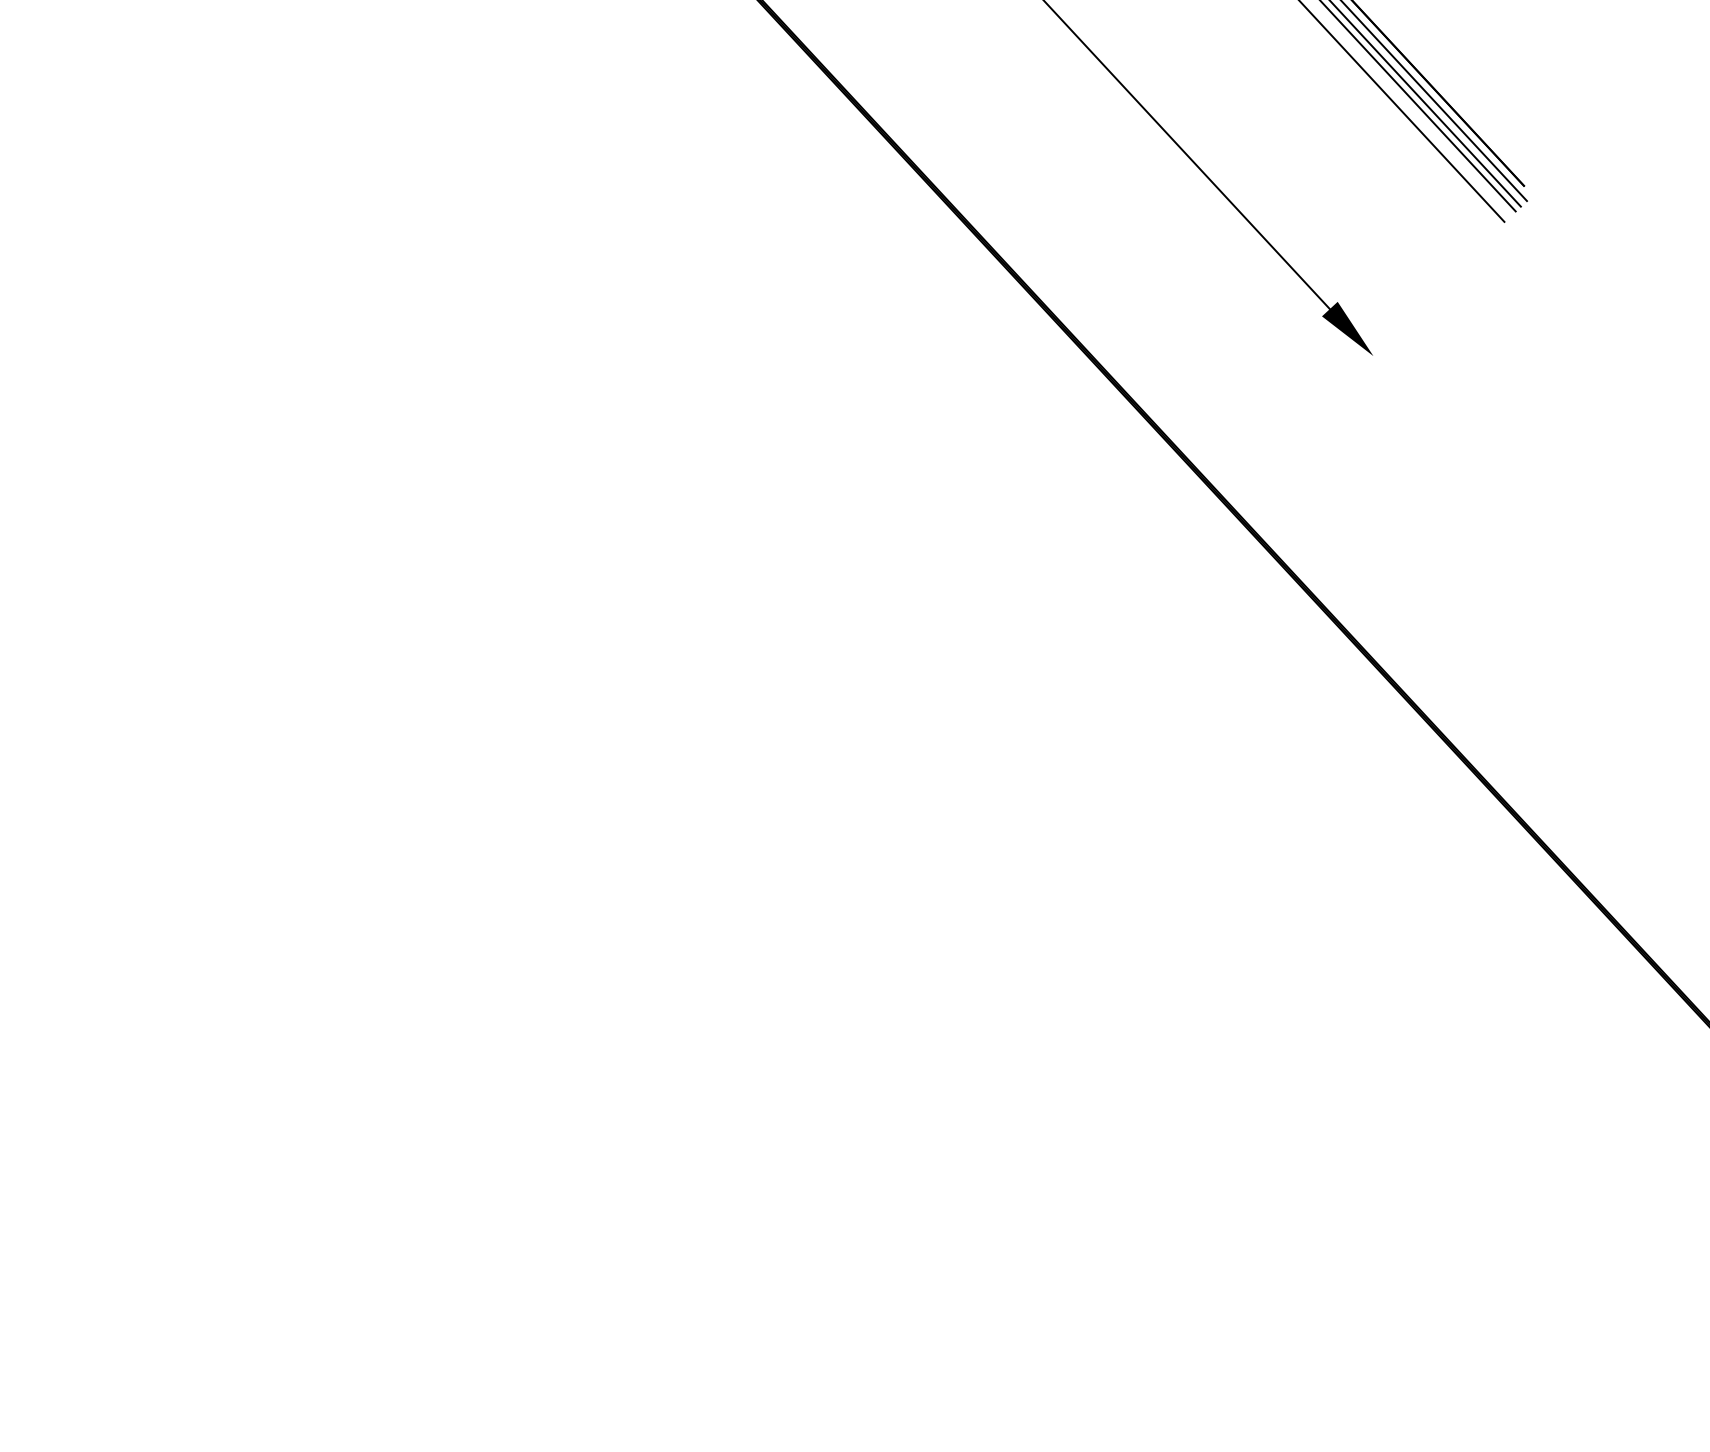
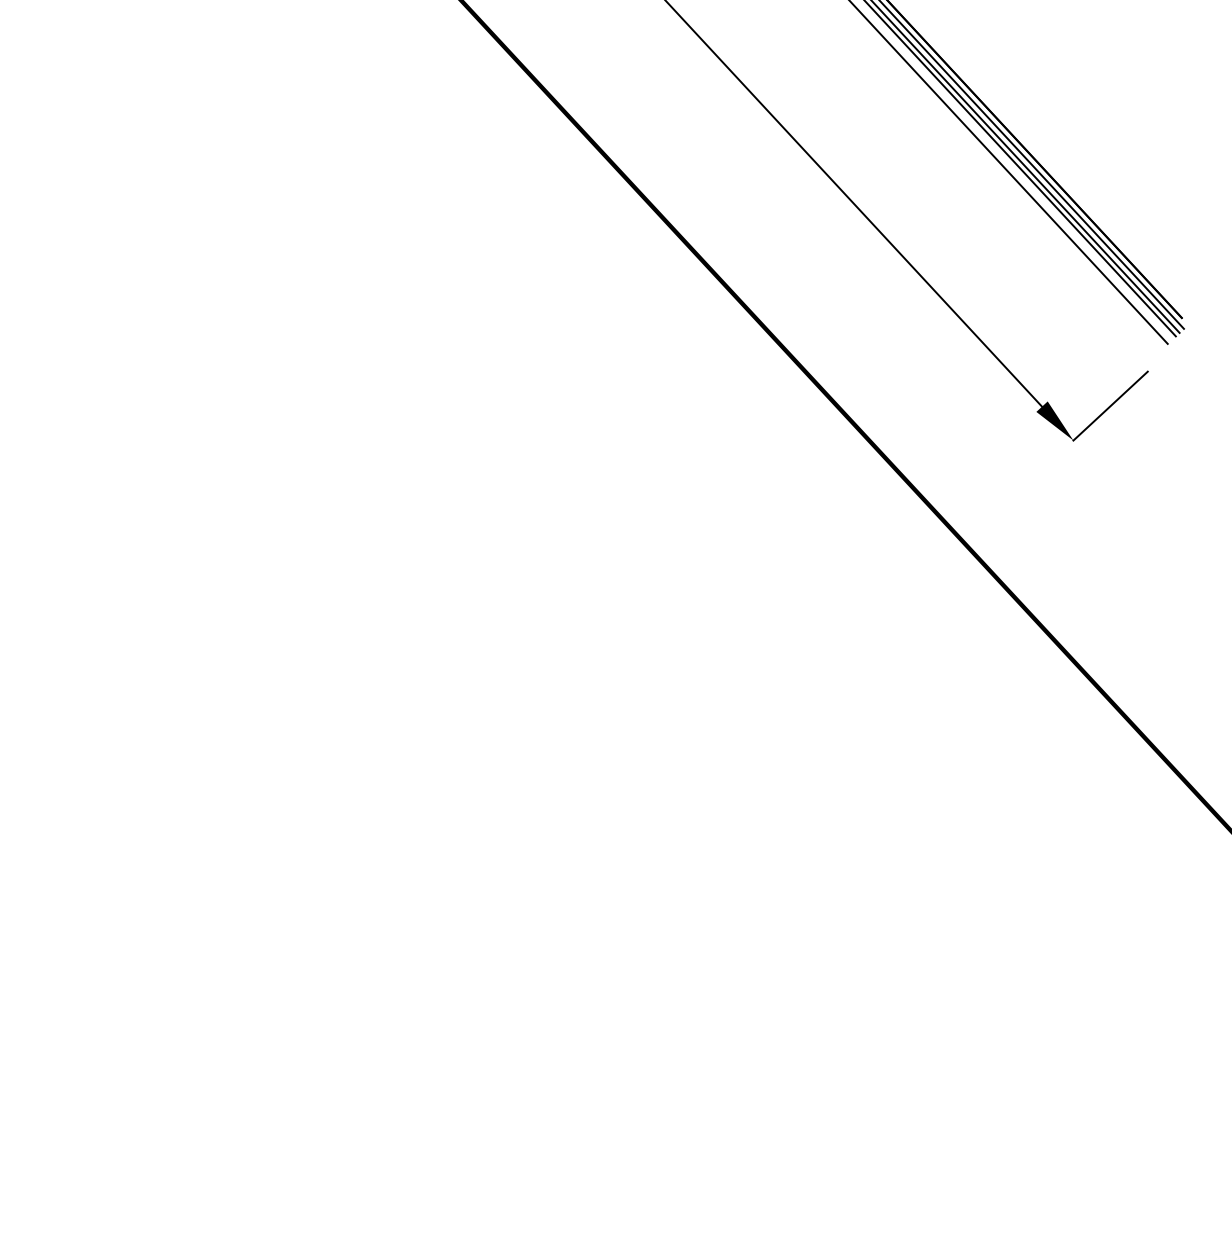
line: (1424, 307) -> (1110, 405), added

